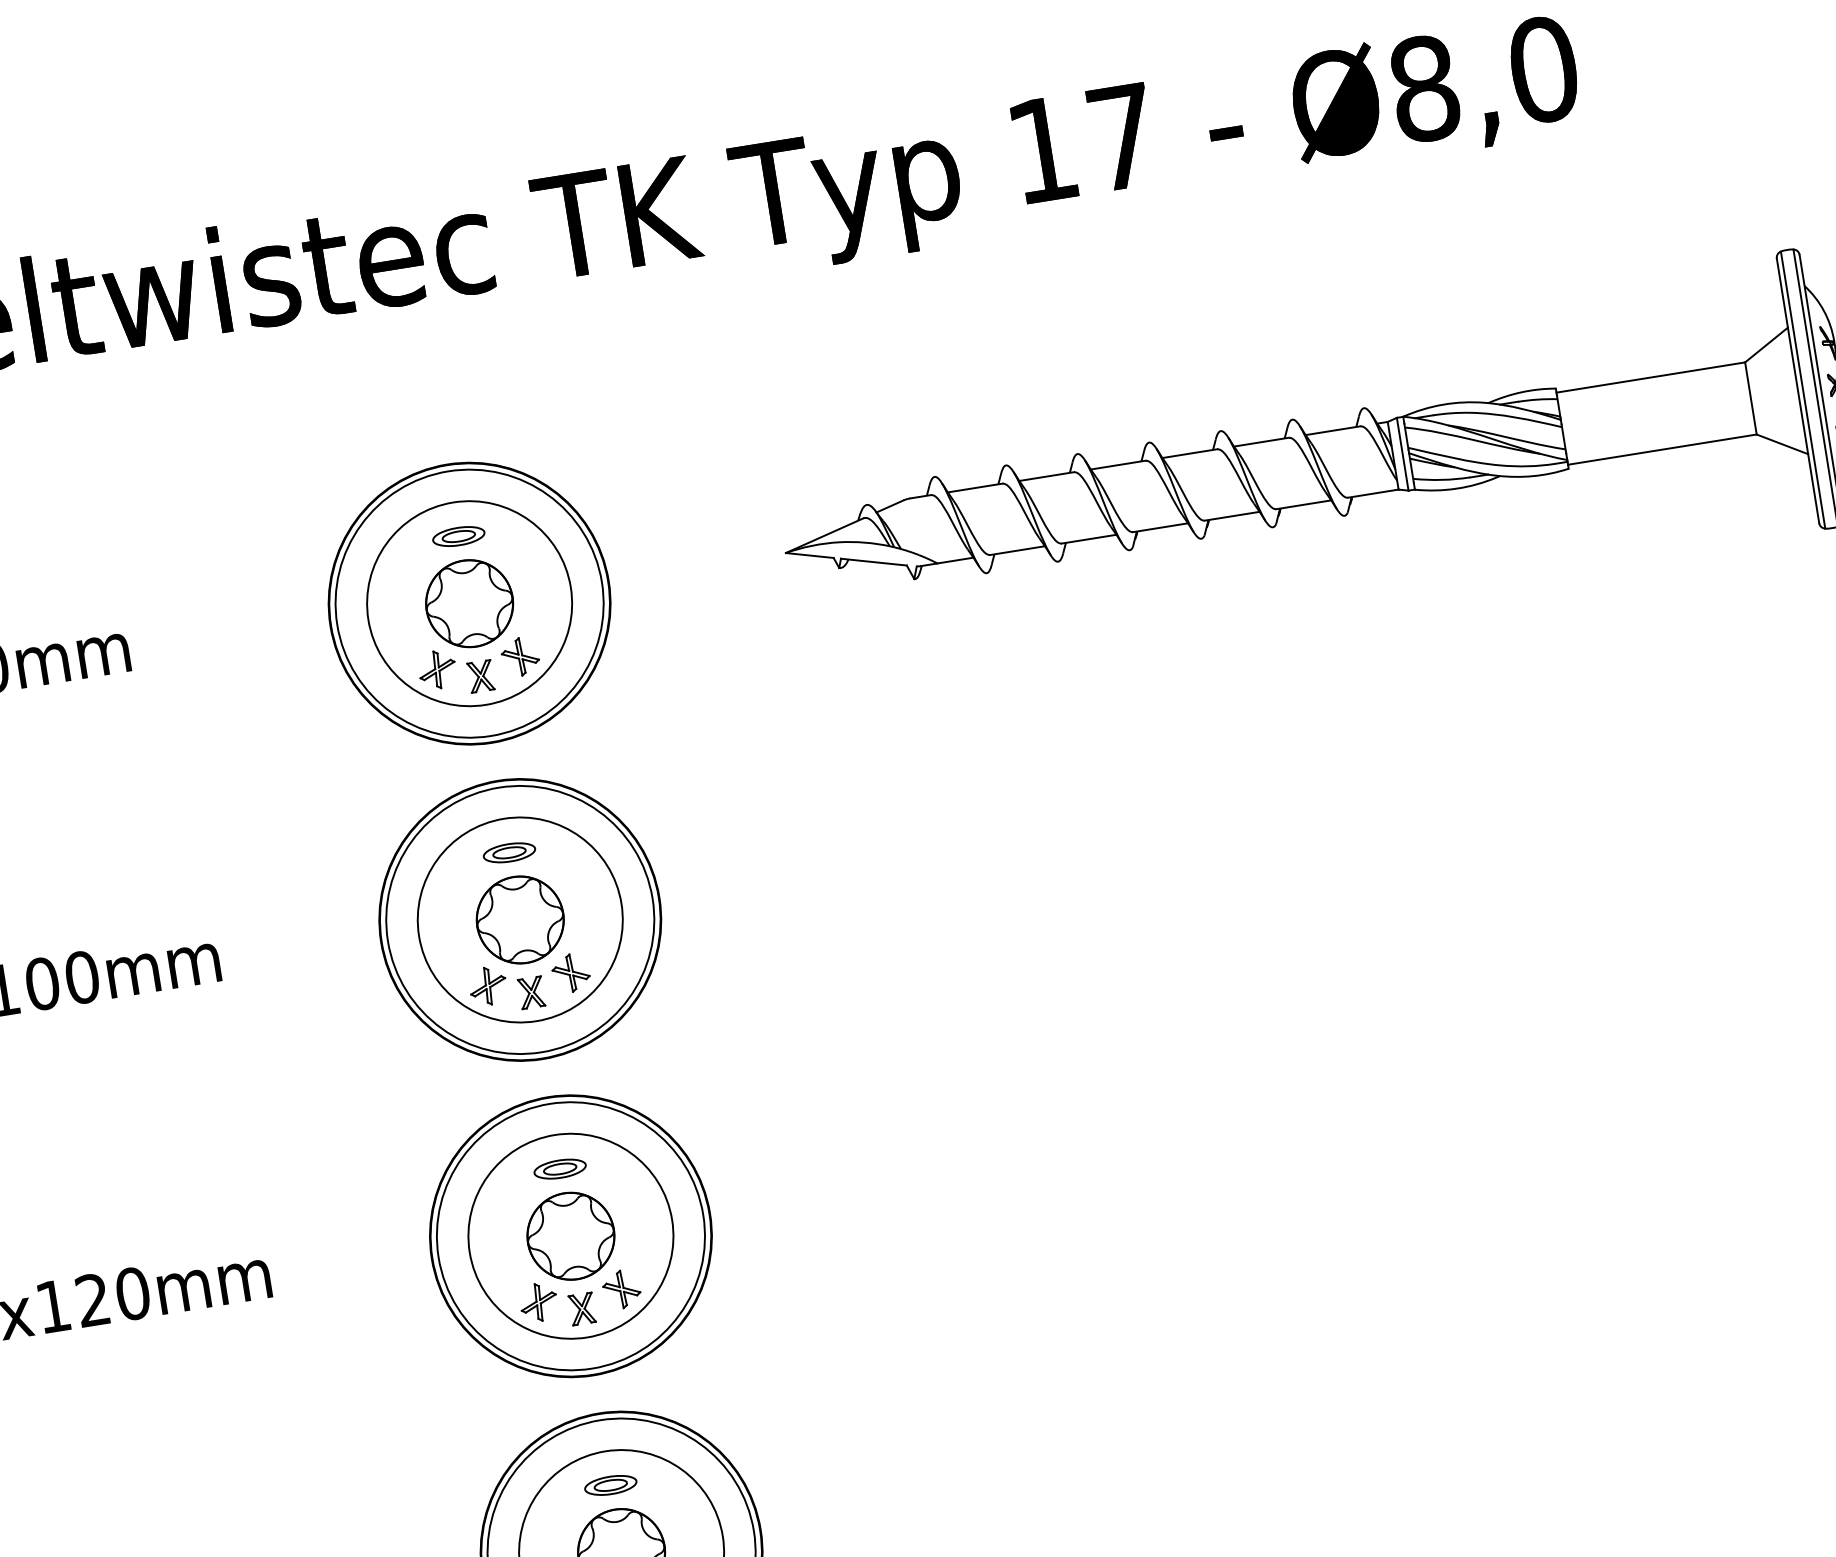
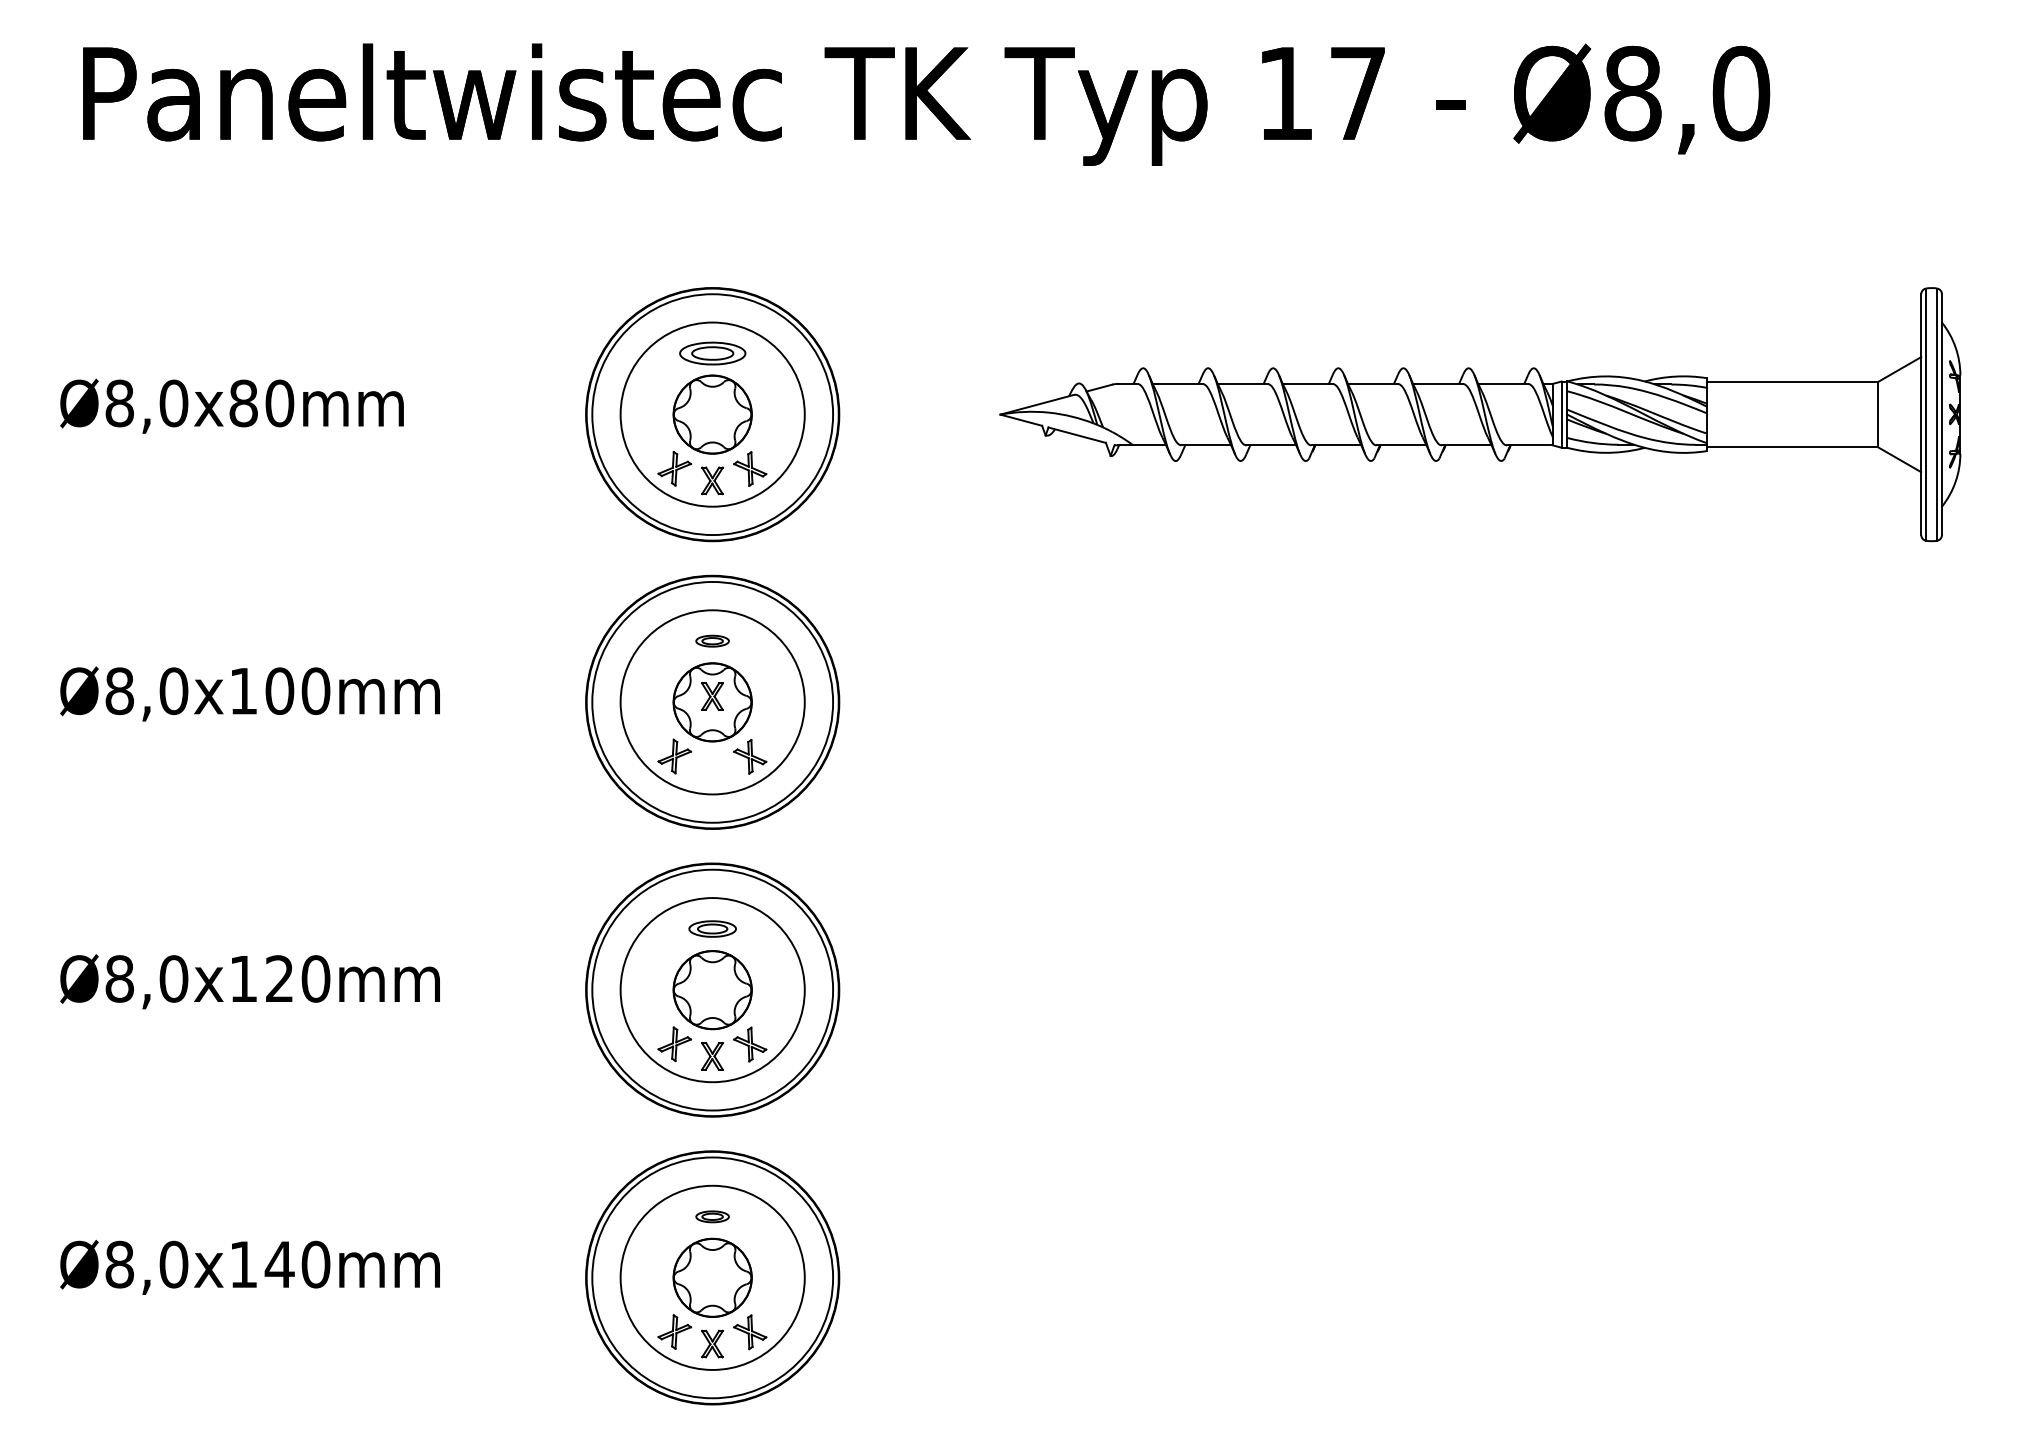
part: (458, 536) -> (712, 353), size x1.4
part: (509, 852) -> (712, 640), size x0.7
part: (531, 992) -> (712, 696), moved
part: (610, 1485) -> (712, 1216), size x0.7

